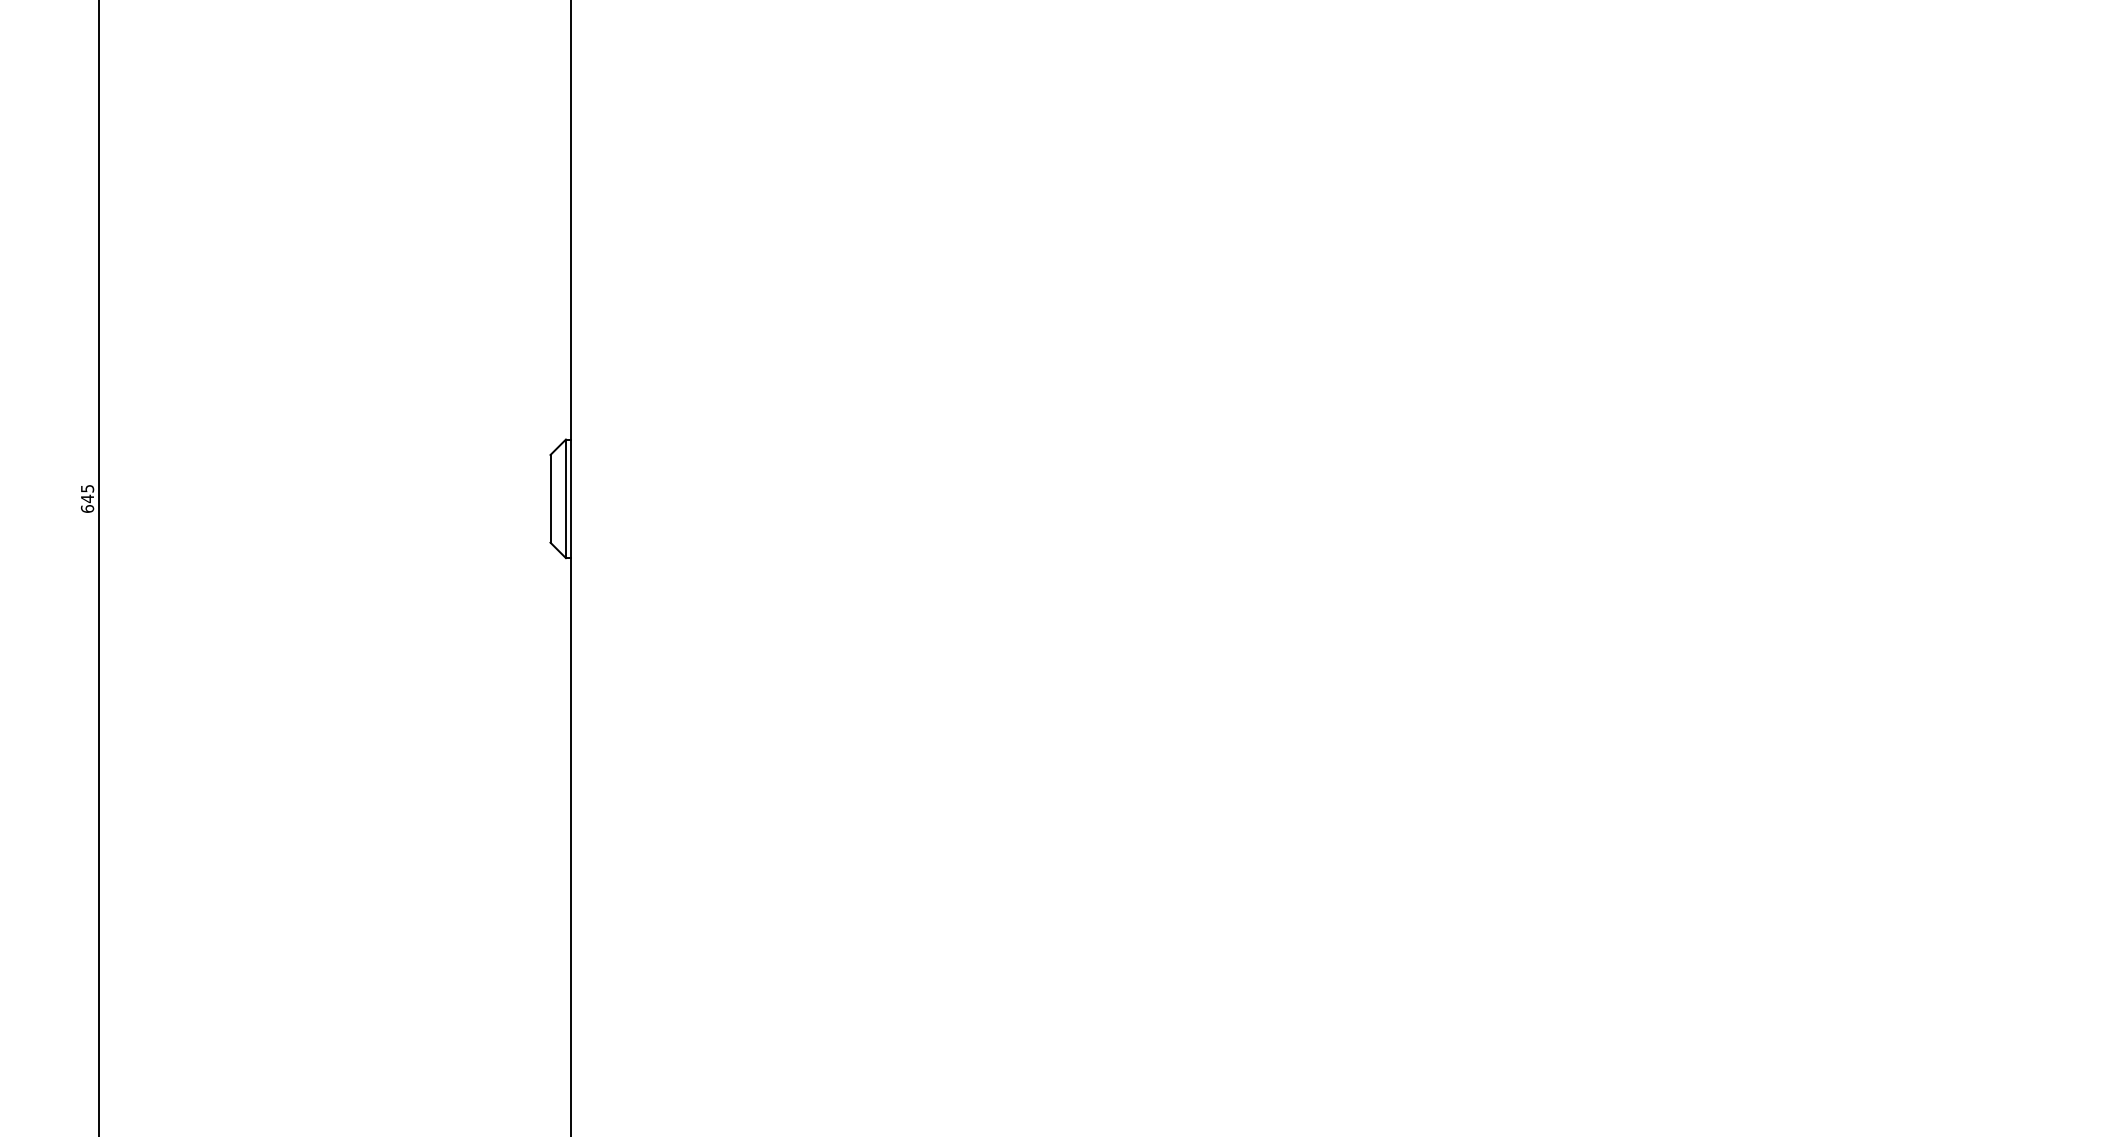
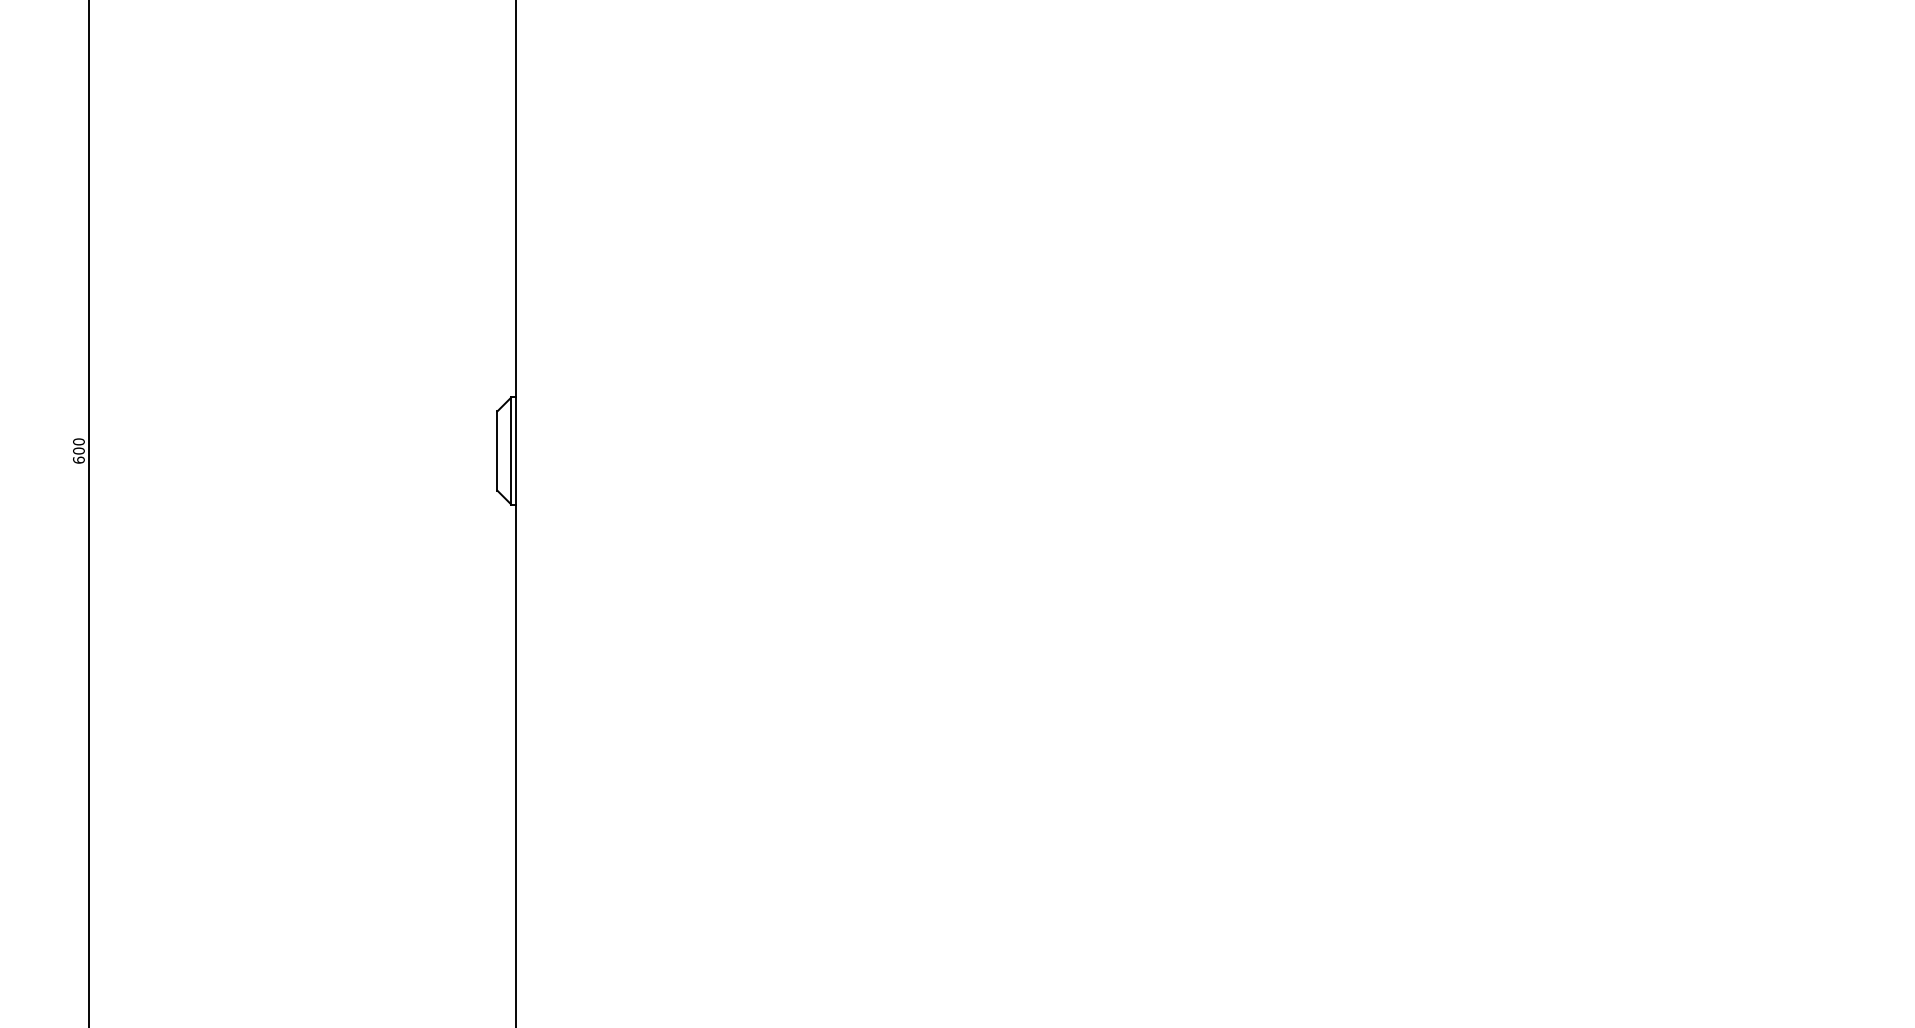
text: (87, 493) -> (78, 446), 645 -> 600

